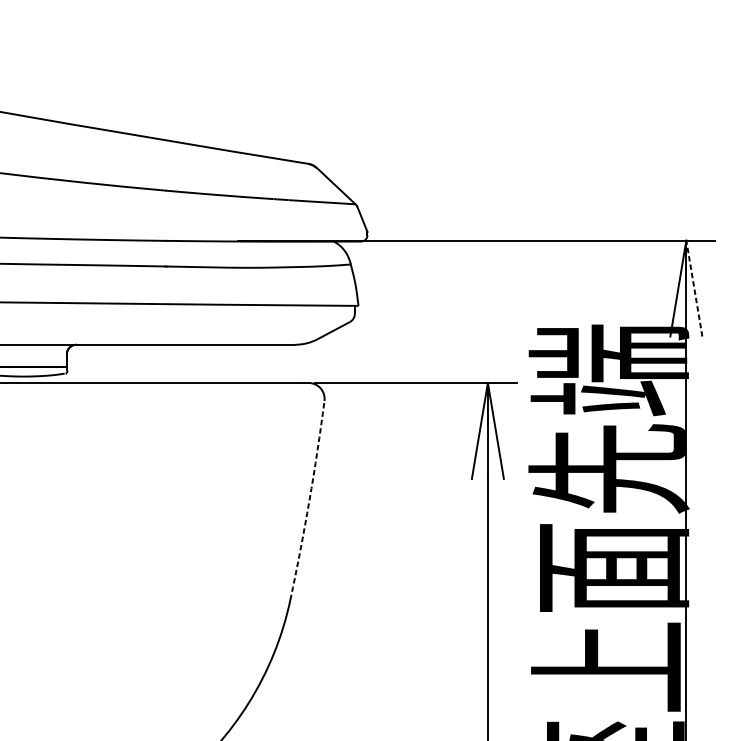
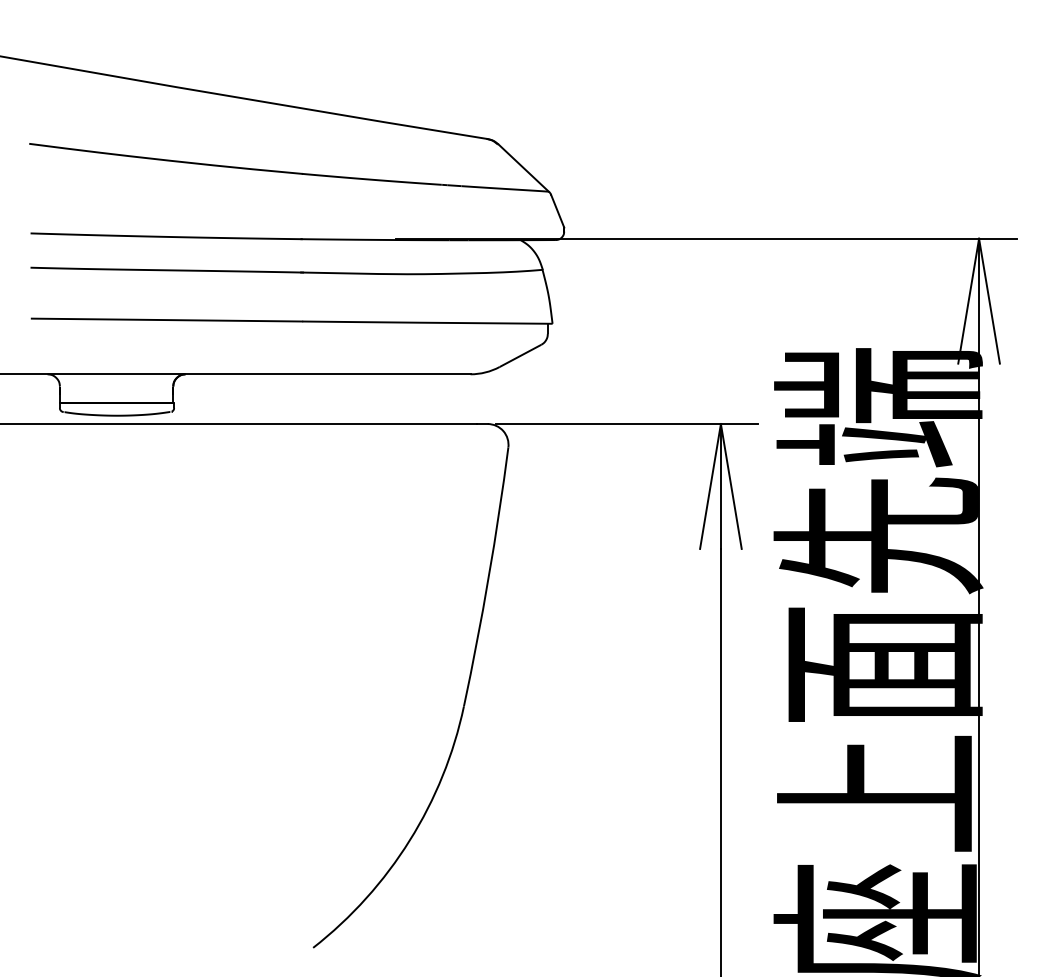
line: (694, 288) -> (989, 300), dashed -> solid
arc: (309, 500) -> (488, 577), dashed -> solid

